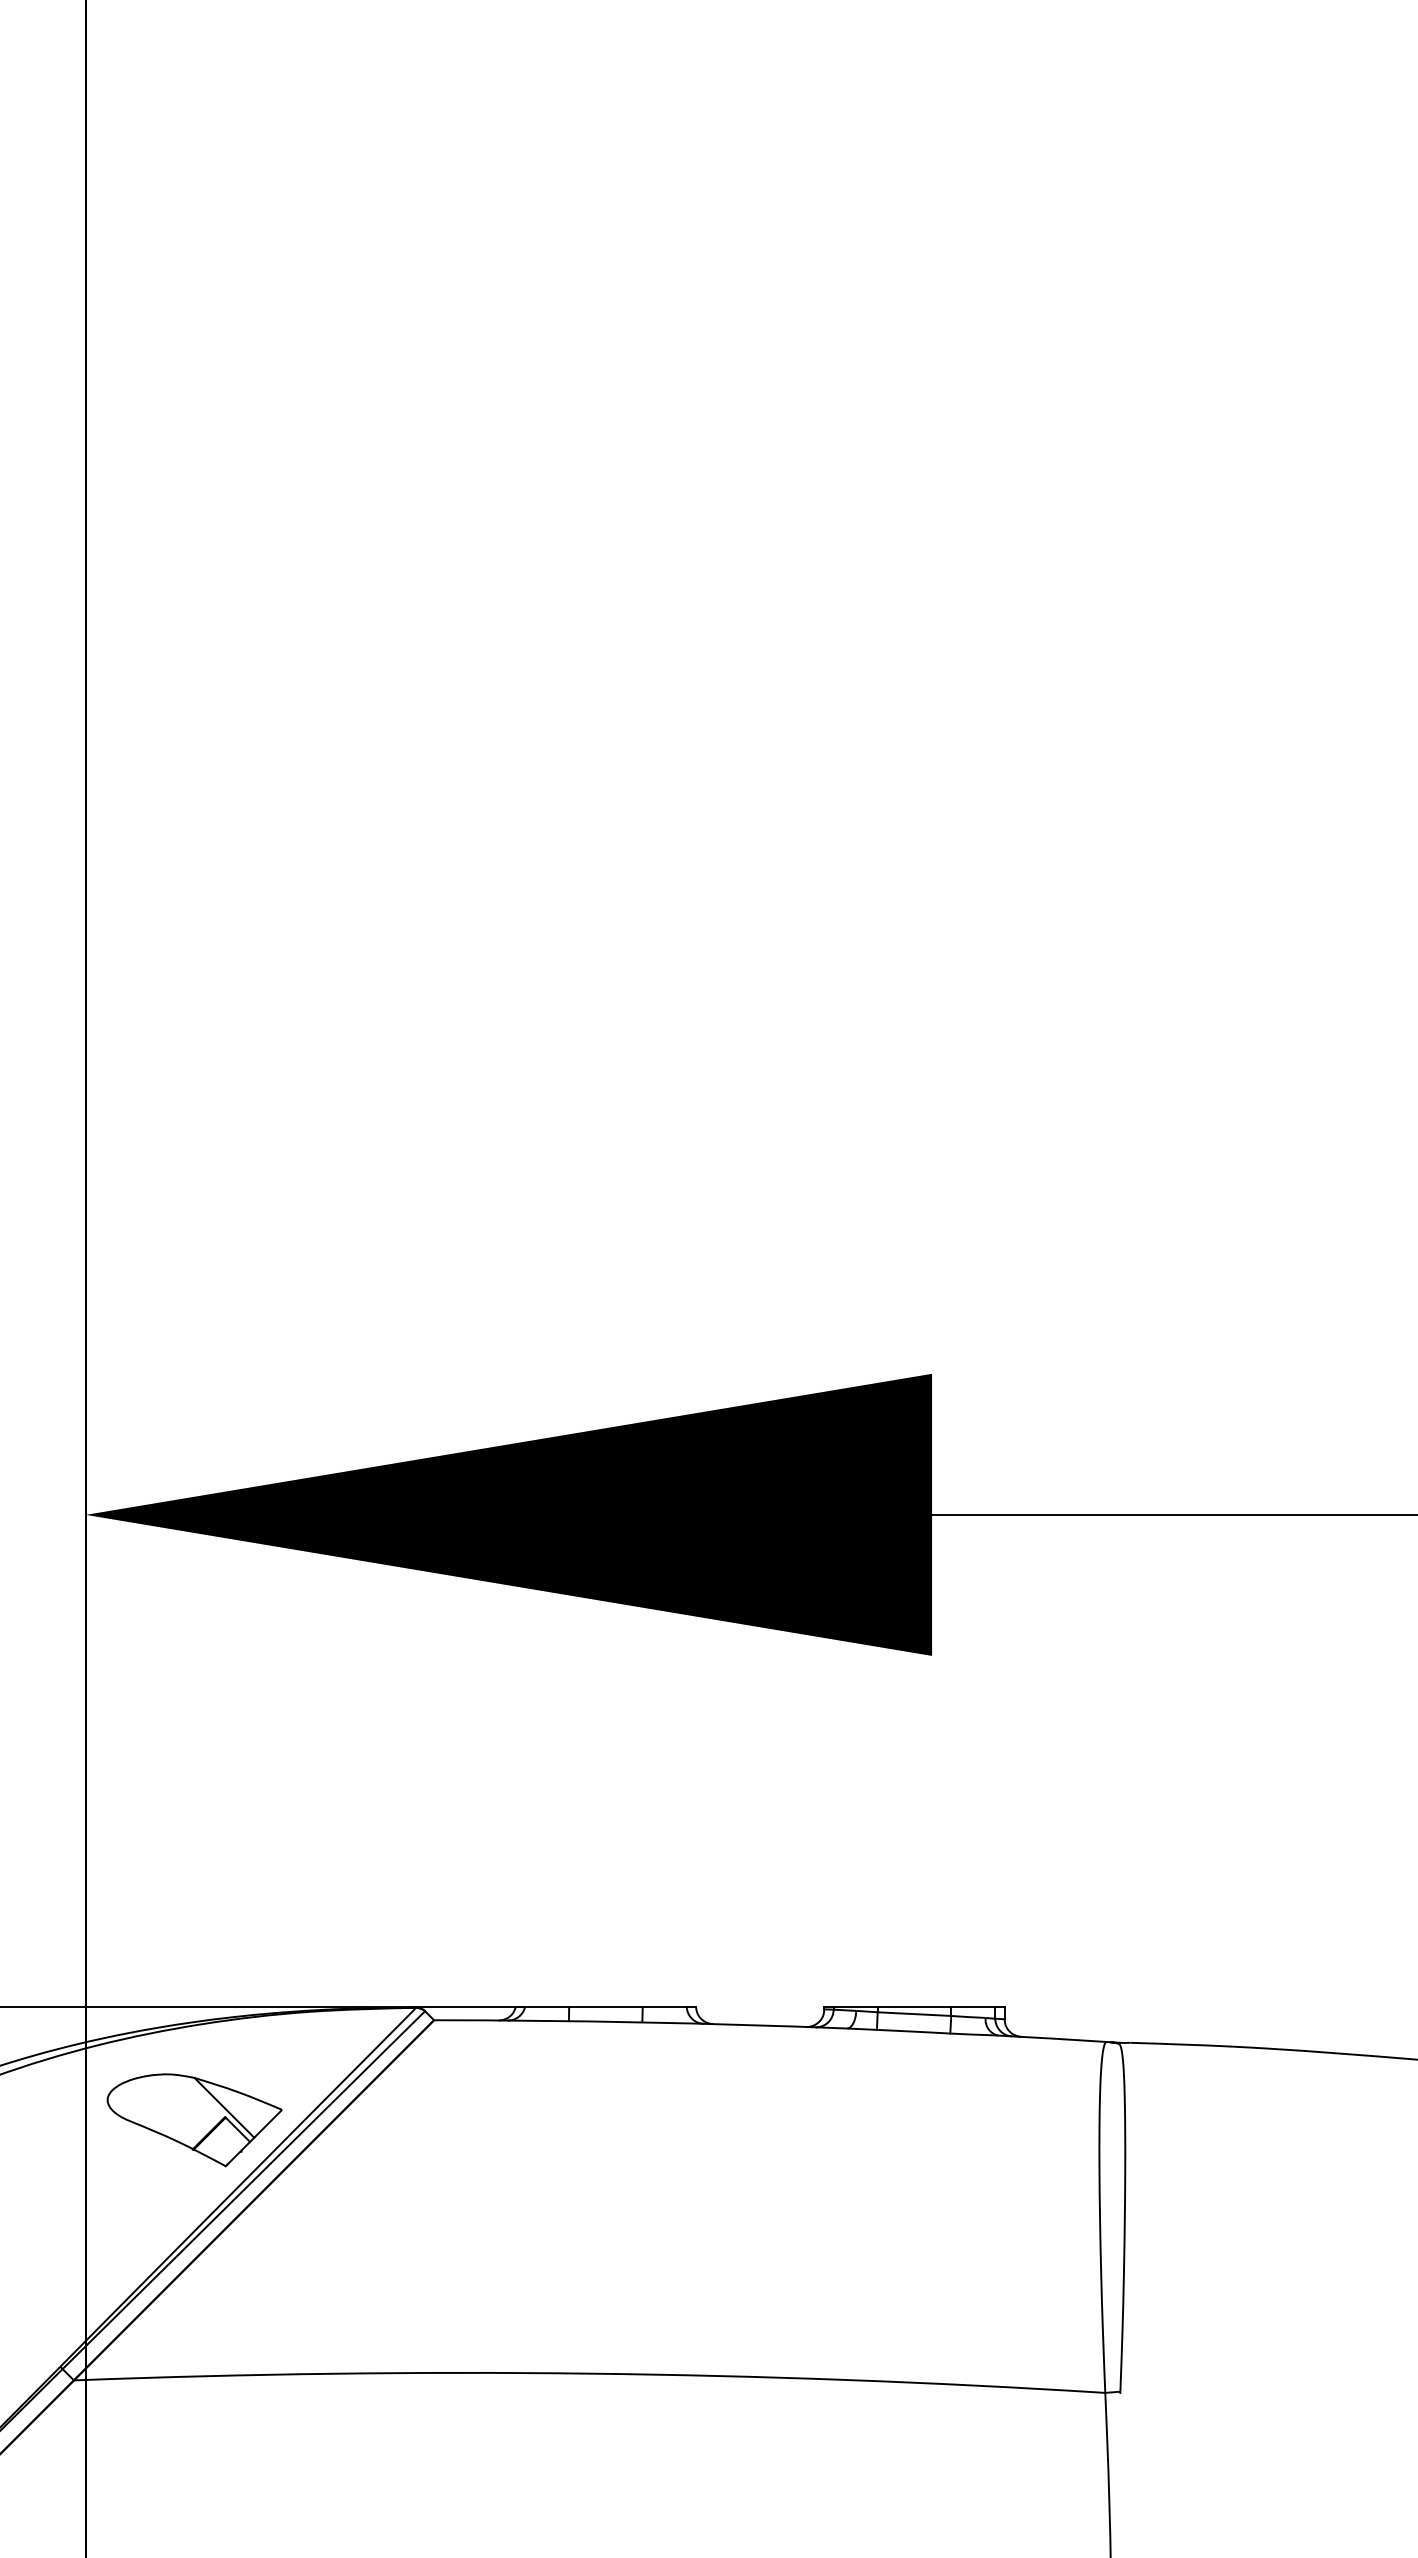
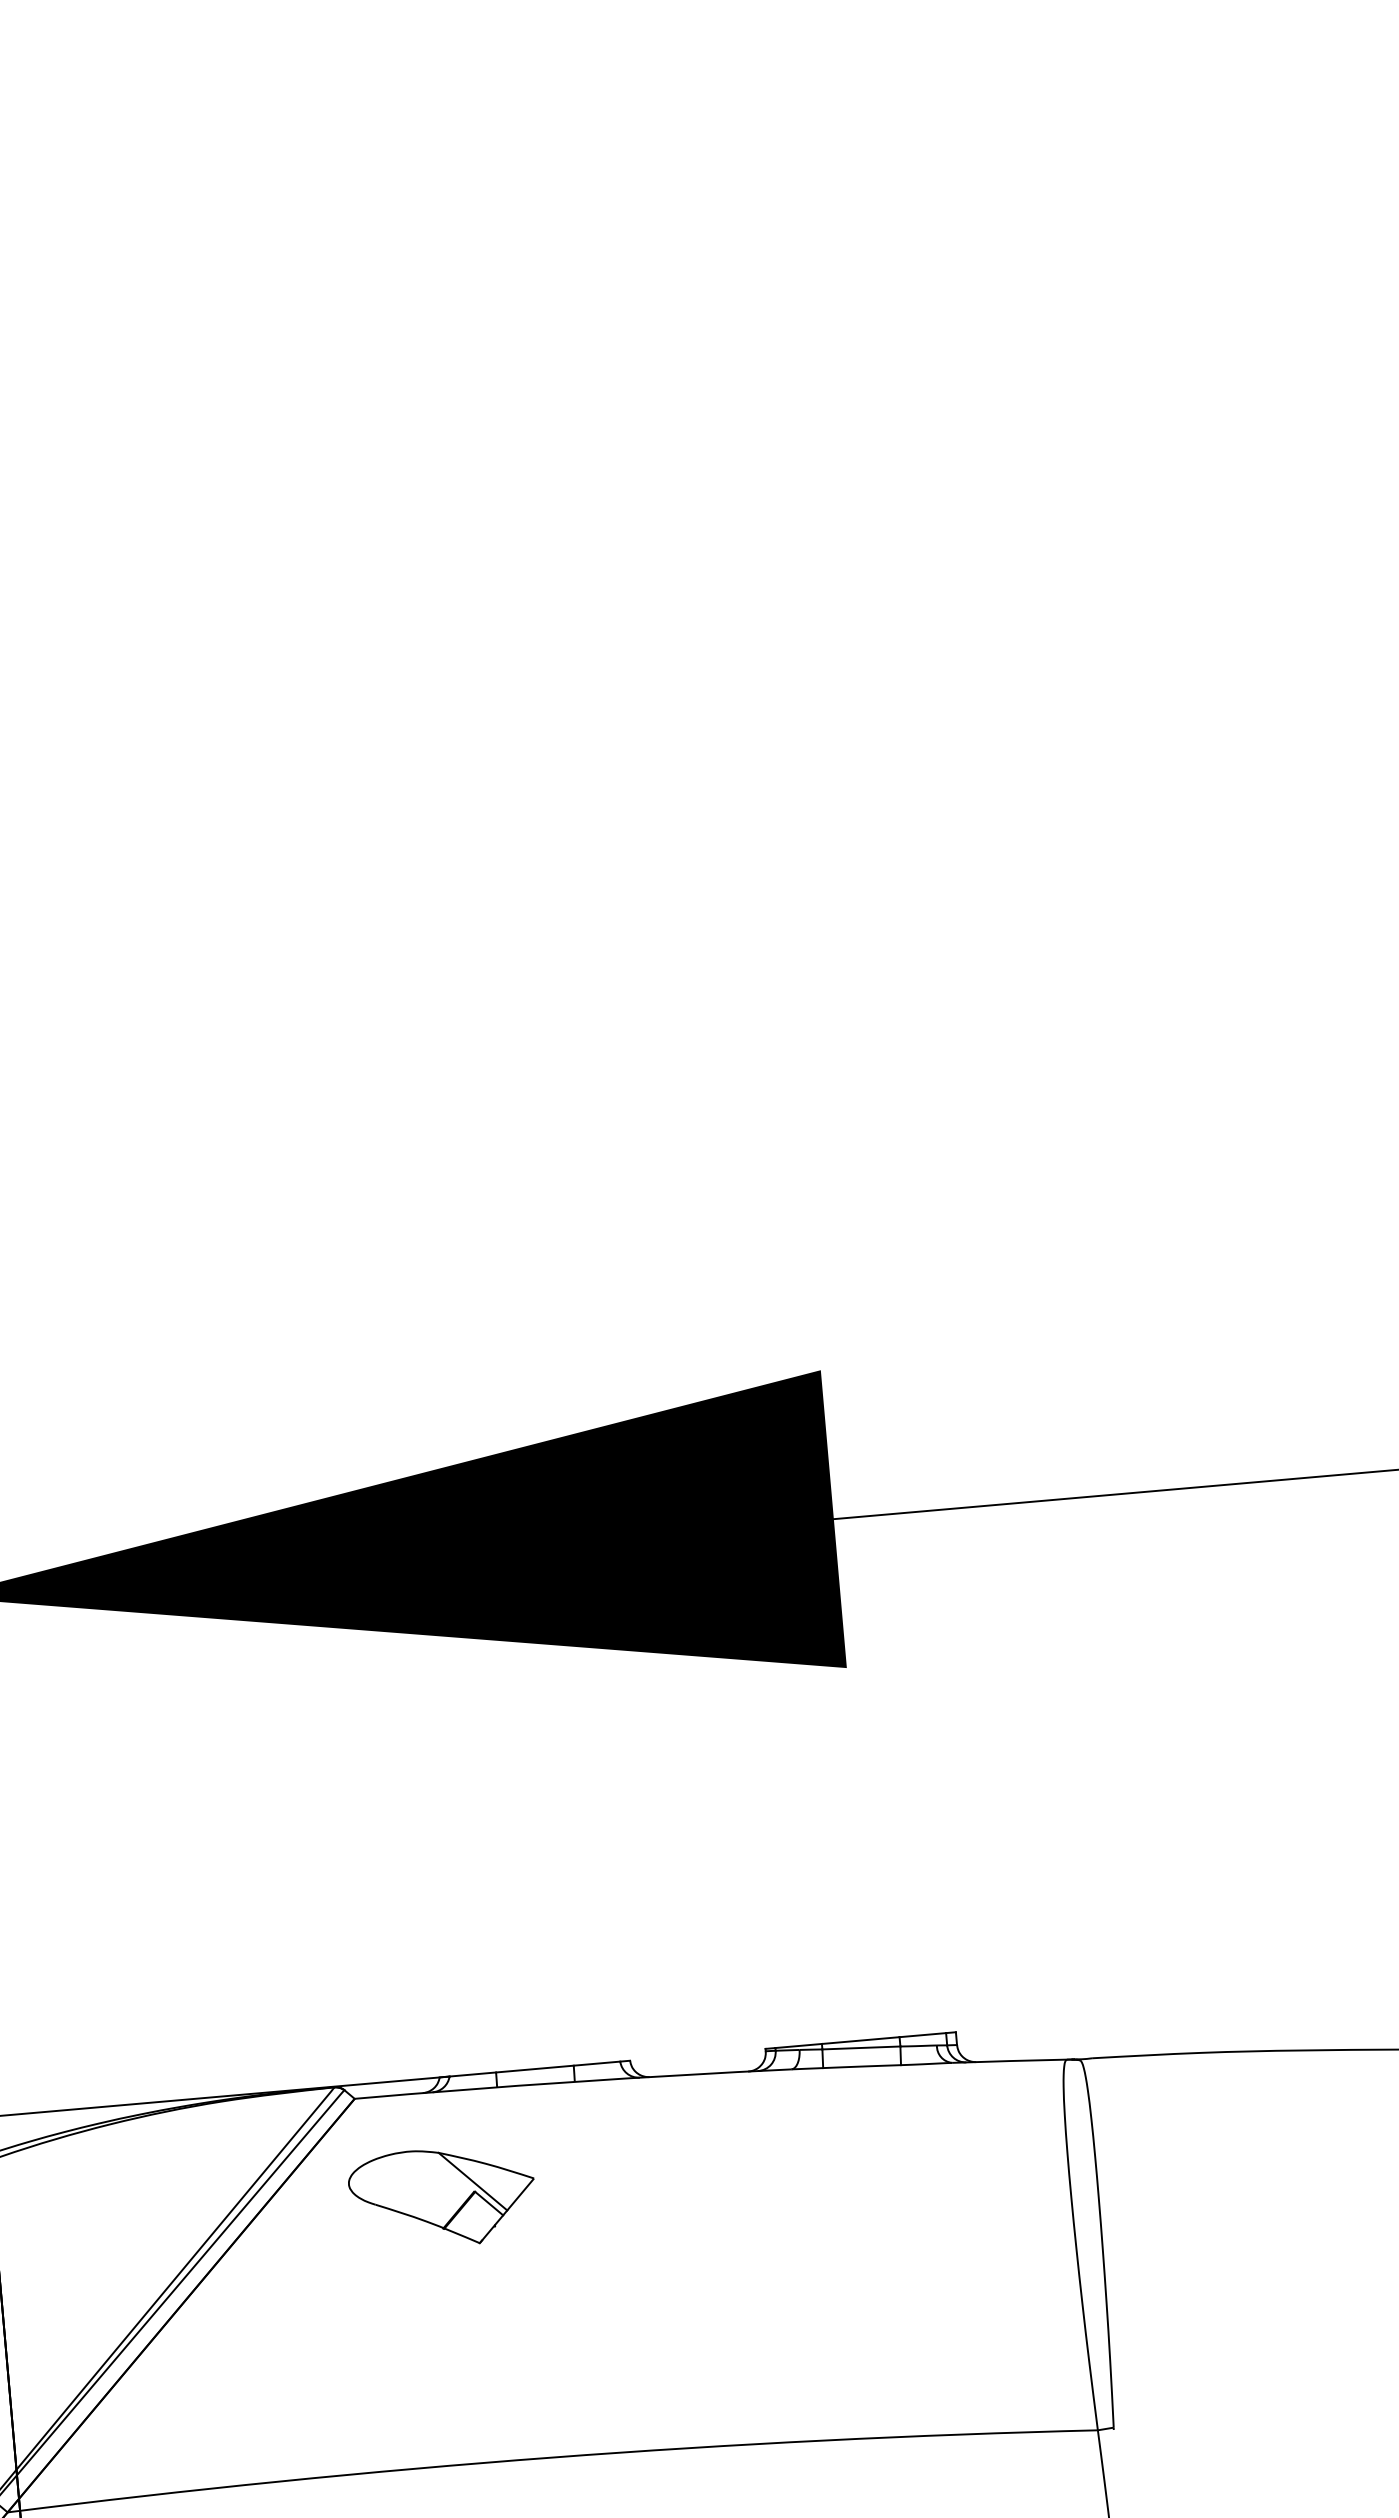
part: (194, 2120) -> (442, 2197), moved

